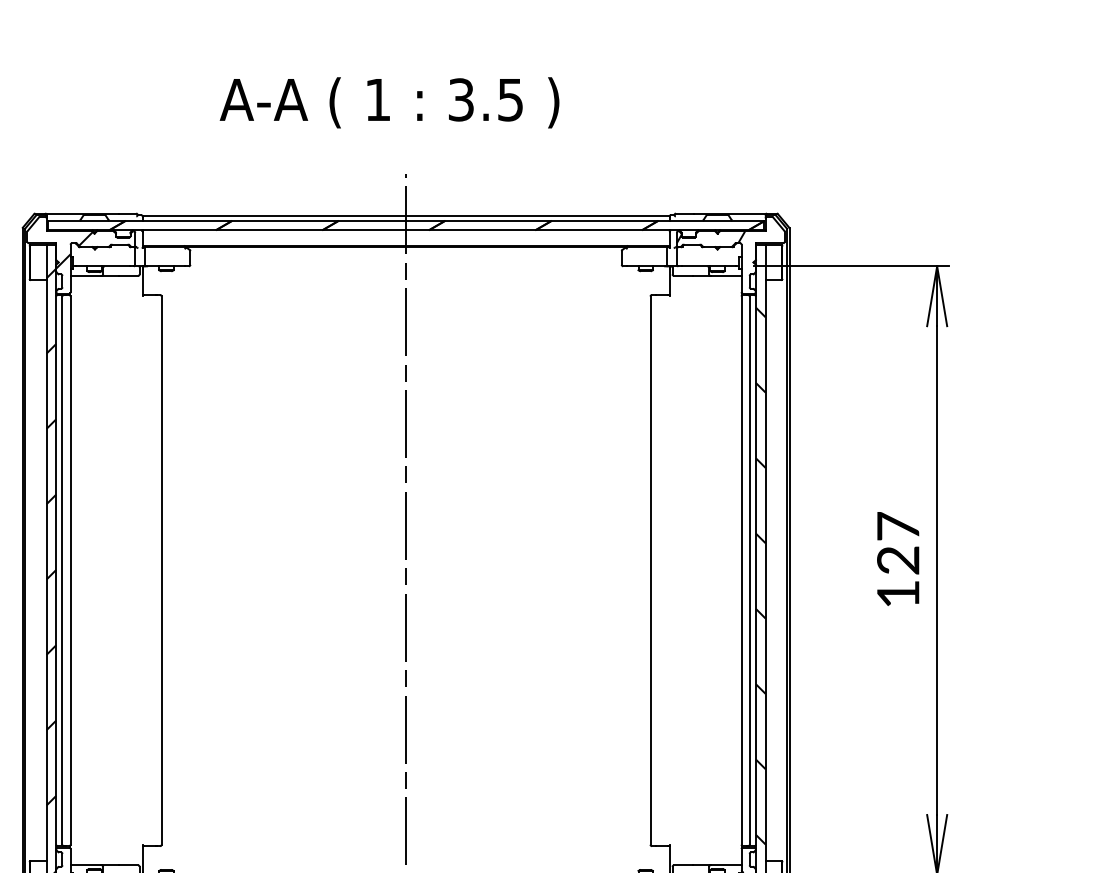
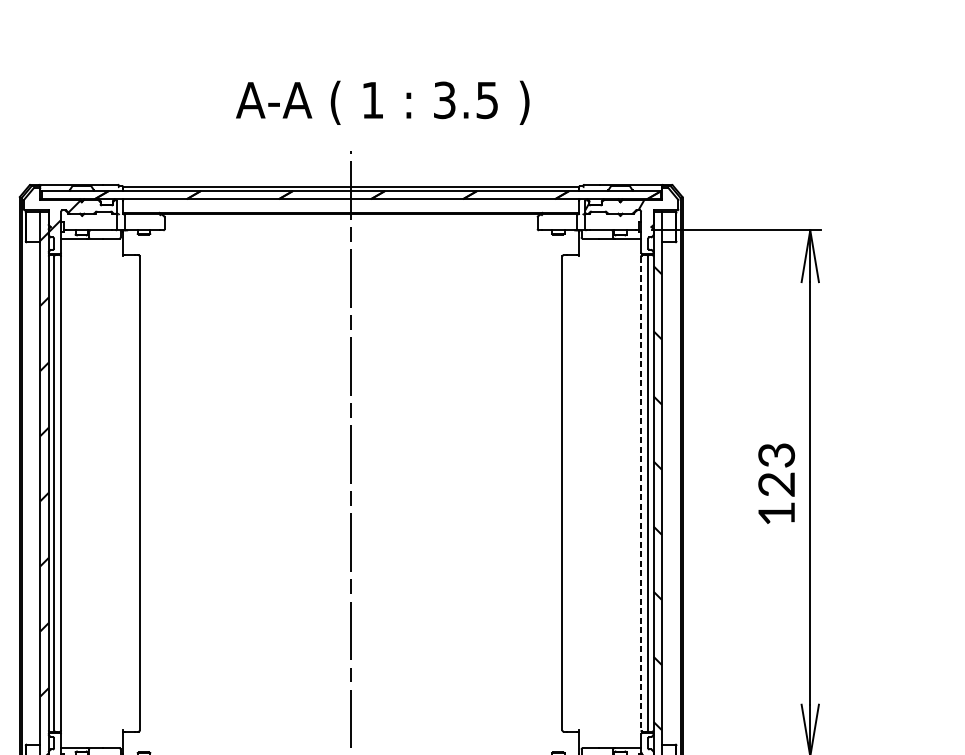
text: (389, 102) -> (382, 102), moved
text: (898, 526) -> (776, 455), 127 -> 123
line: (741, 571) -> (641, 494), solid -> dashed

